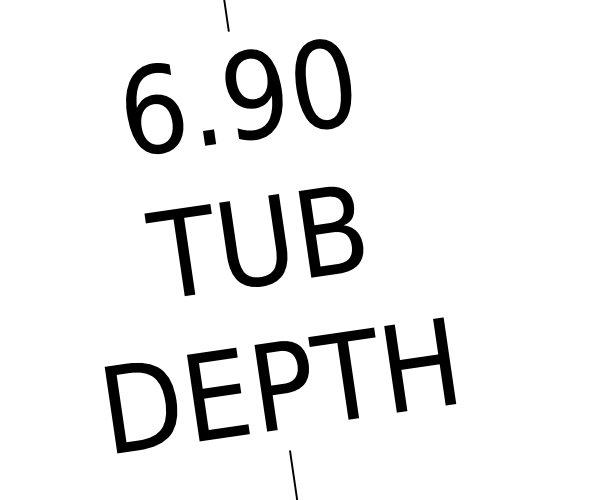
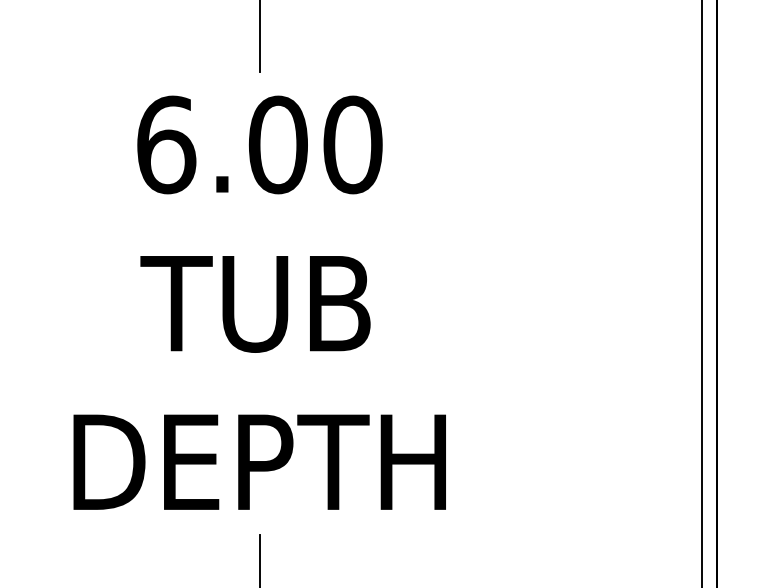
text: (254, 93) -> (277, 144), 6.90 -> 6.00

